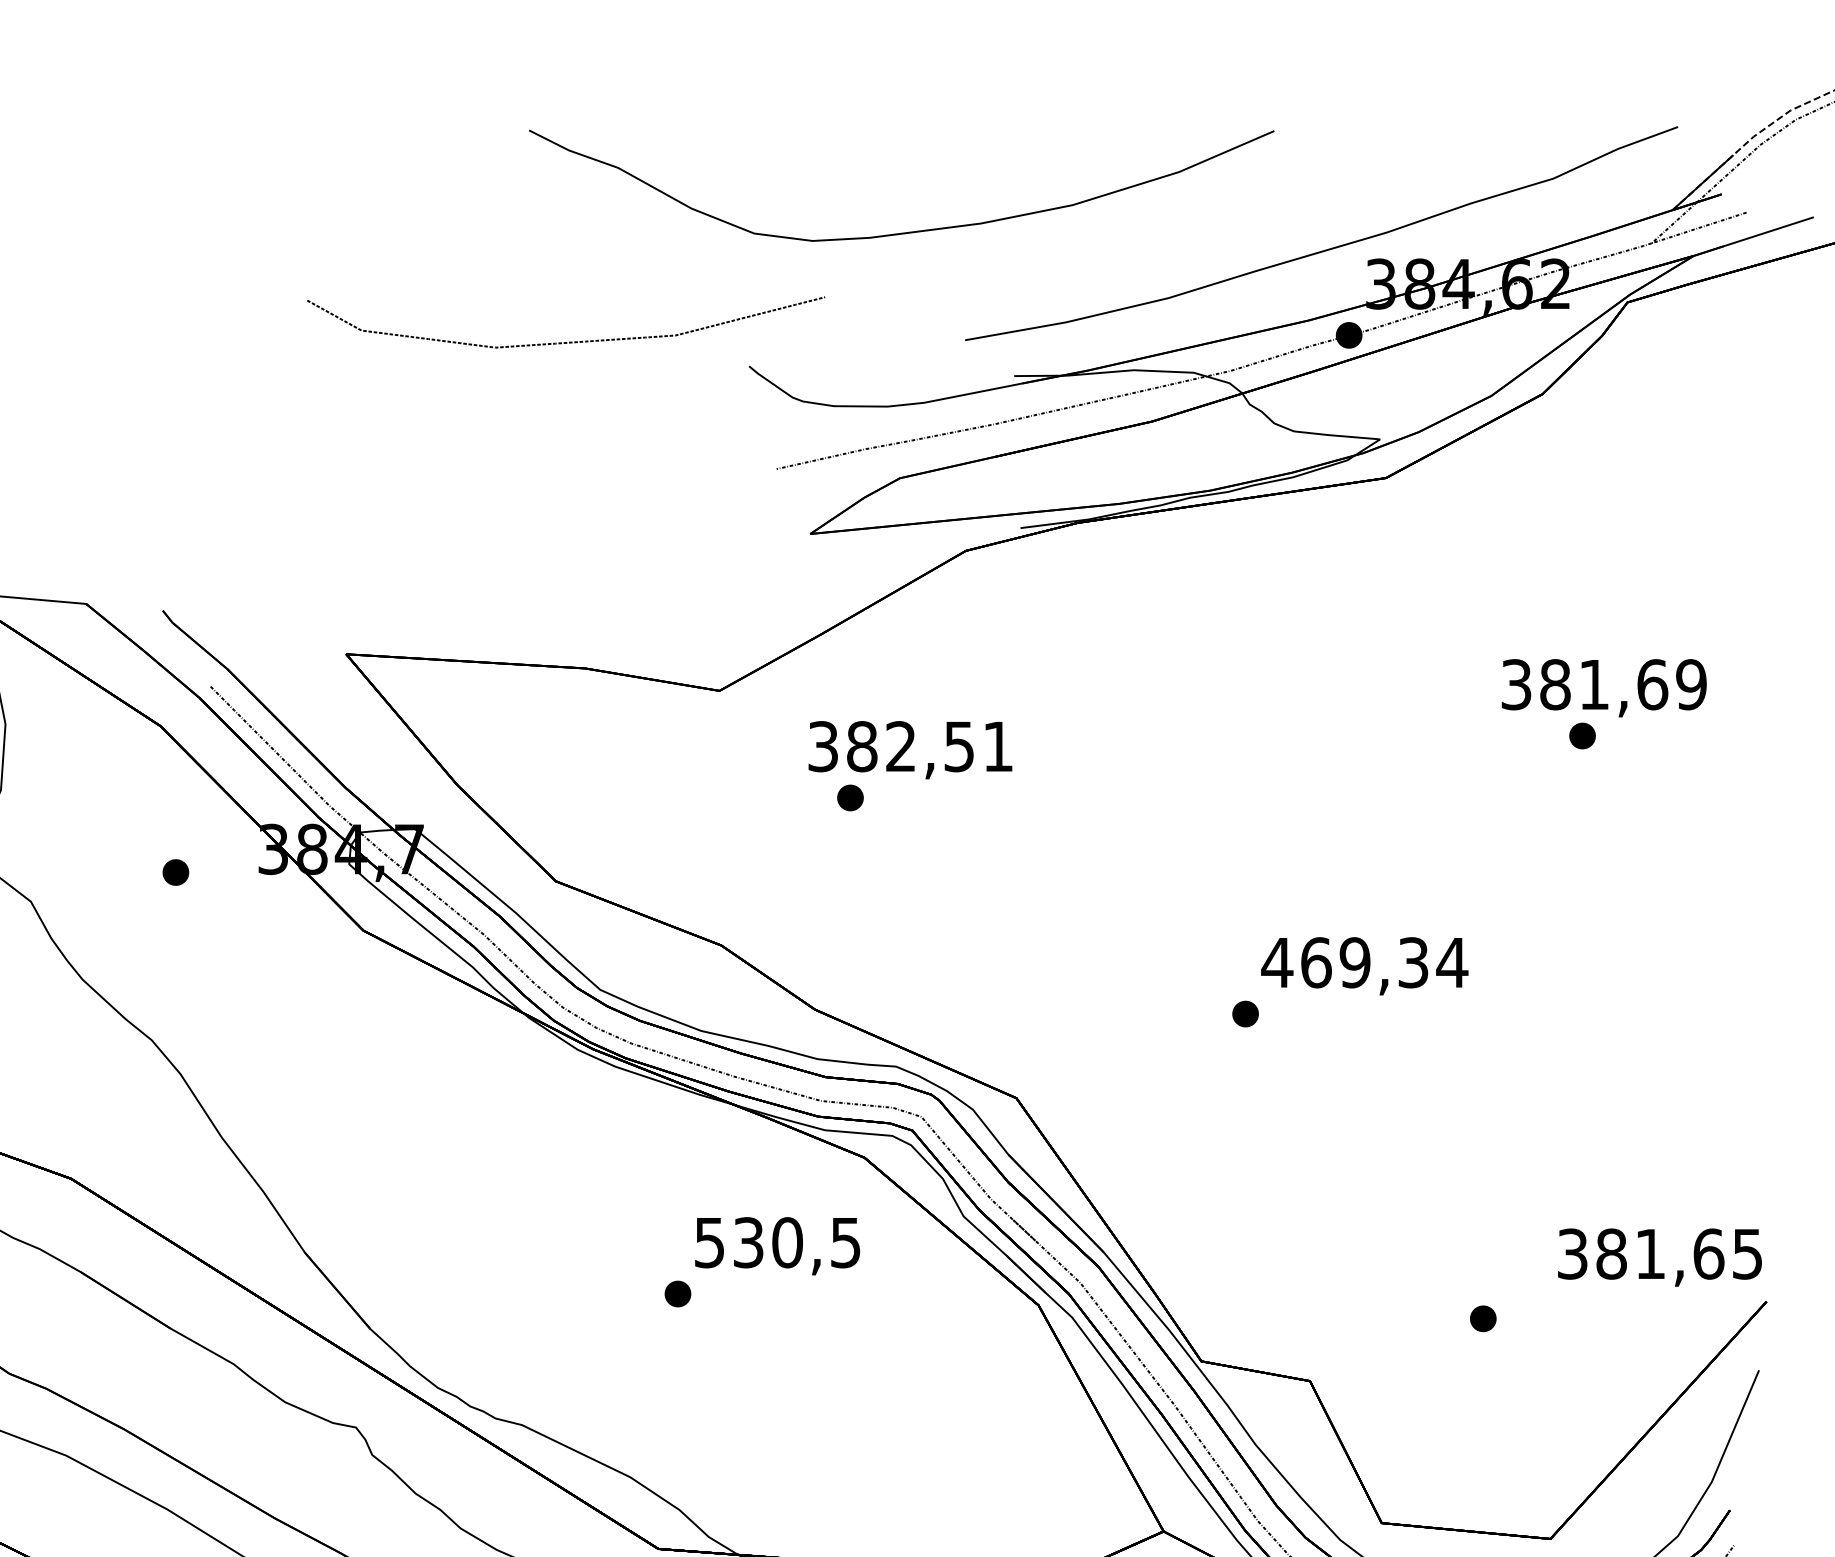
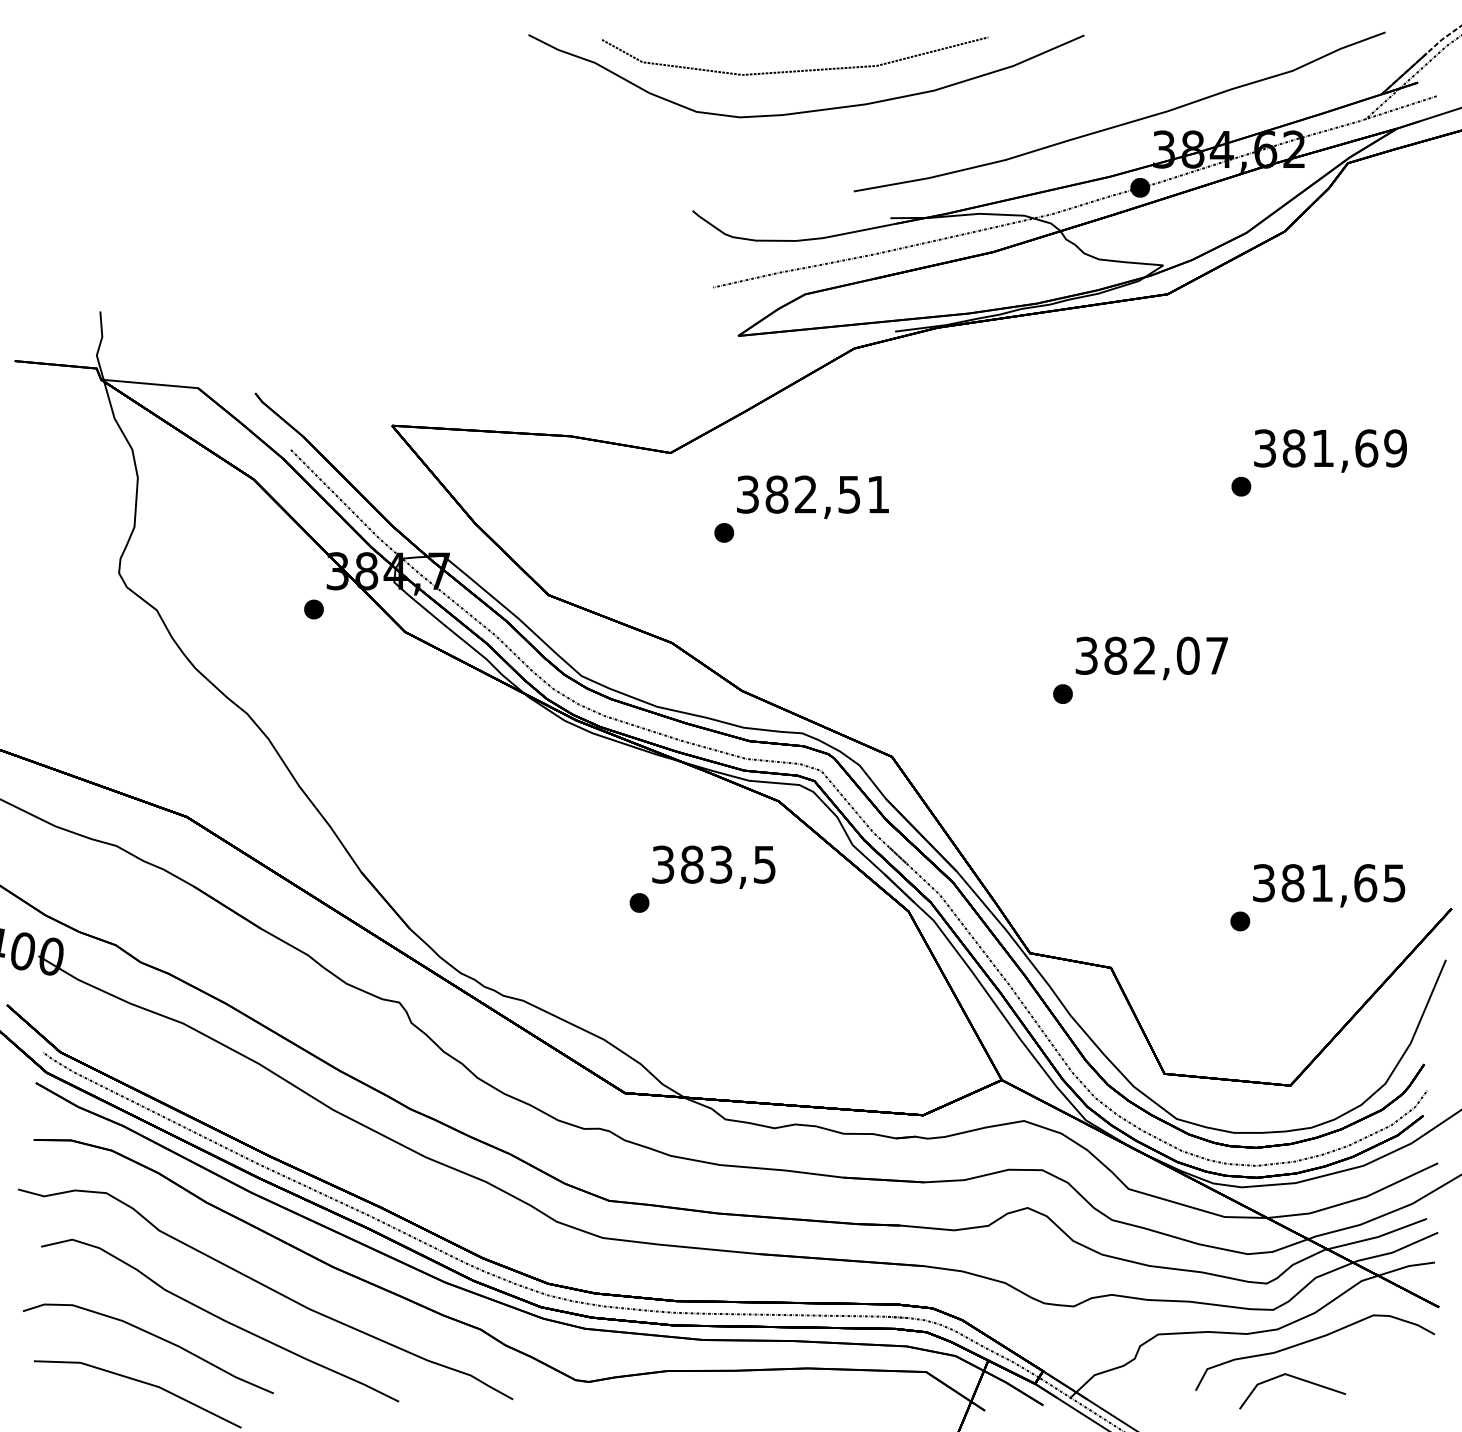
curve: (565, 341) -> (794, 70), moved
part: (1582, 735) -> (1241, 486), moved
part: (849, 797) -> (723, 532), moved
part: (175, 872) -> (313, 609), moved
text: (1364, 962) -> (1151, 655), 469,34 -> 382,07
text: (748, 1242) -> (692, 864), 530,5 -> 383,5
text: (1660, 1257) -> (1329, 885), moved

